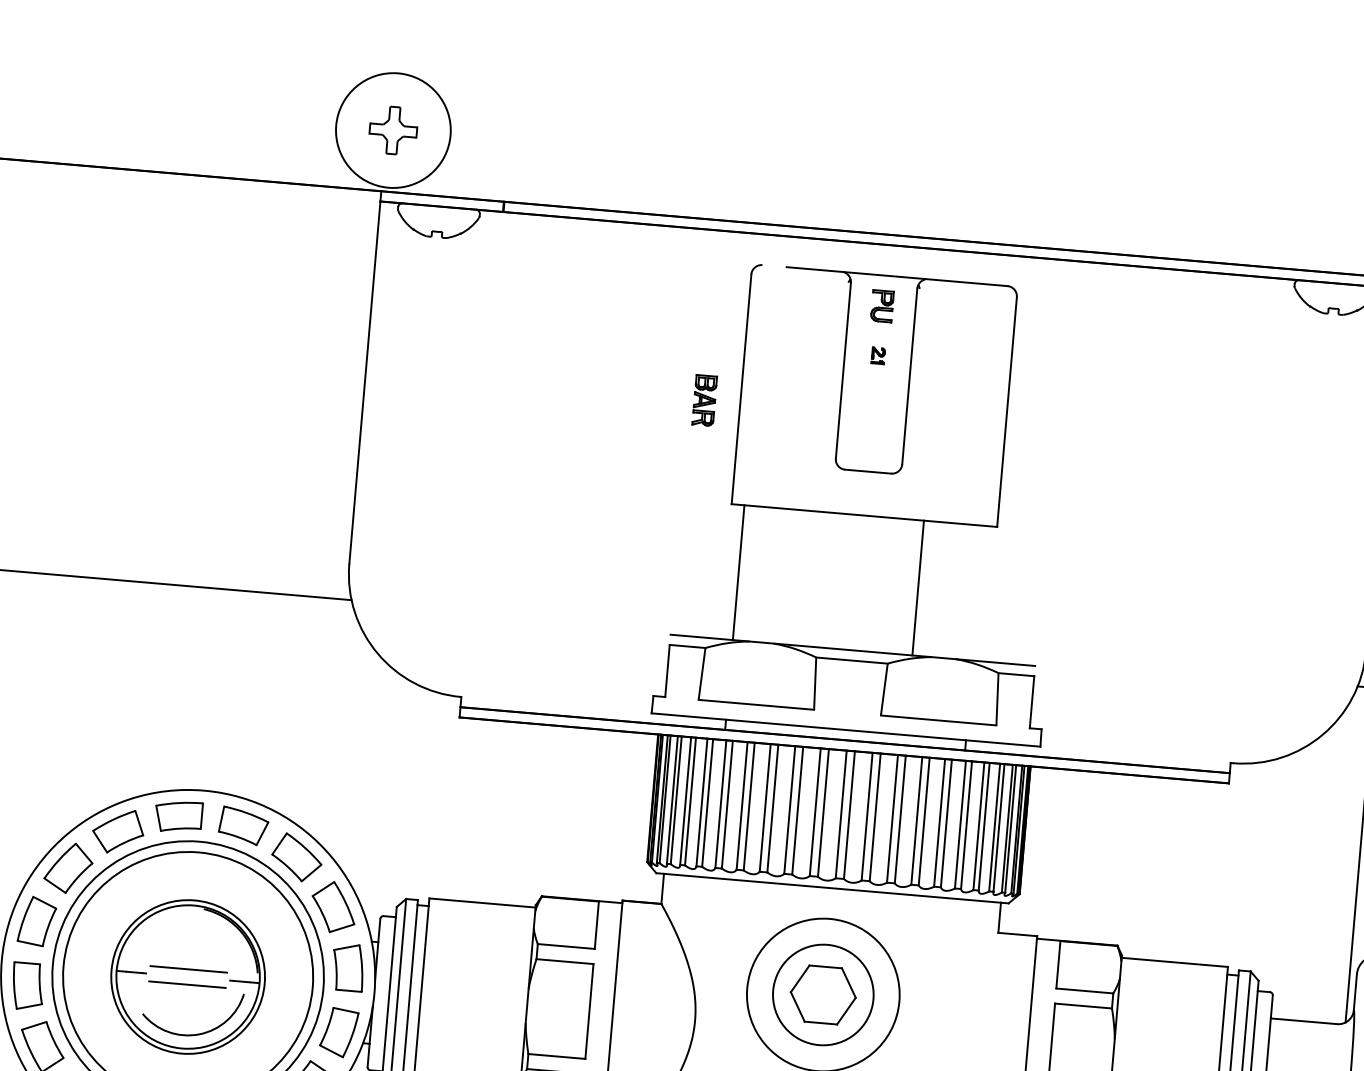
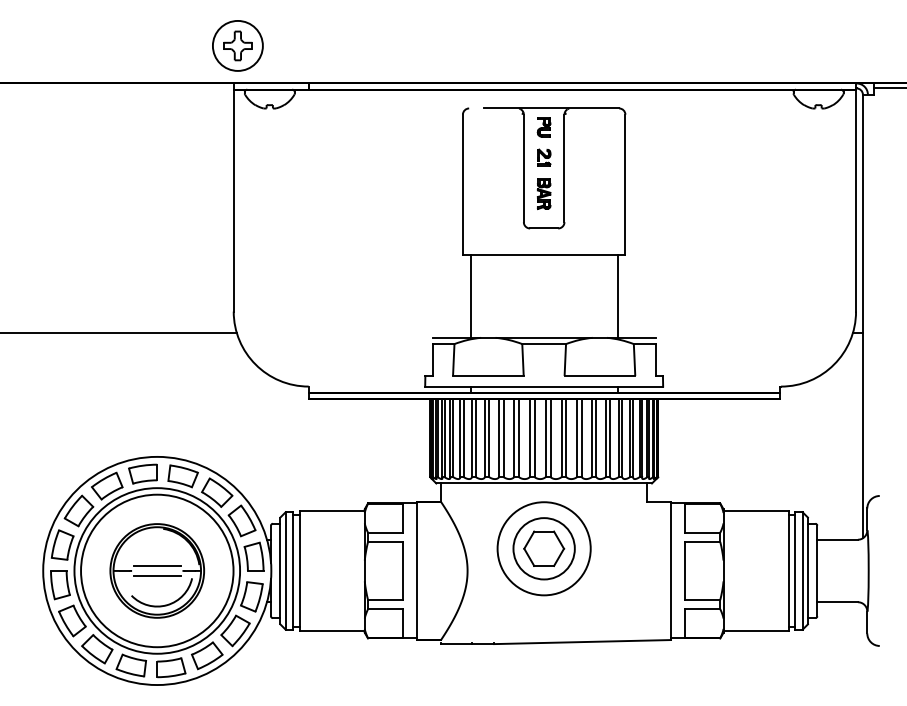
circle: (392, 129) -> (237, 45), size x0.71
part: (878, 355) -> (544, 157), size x1.67
part: (703, 401) -> (543, 194), moved
line: (918, 587) -> (617, 296), moved

